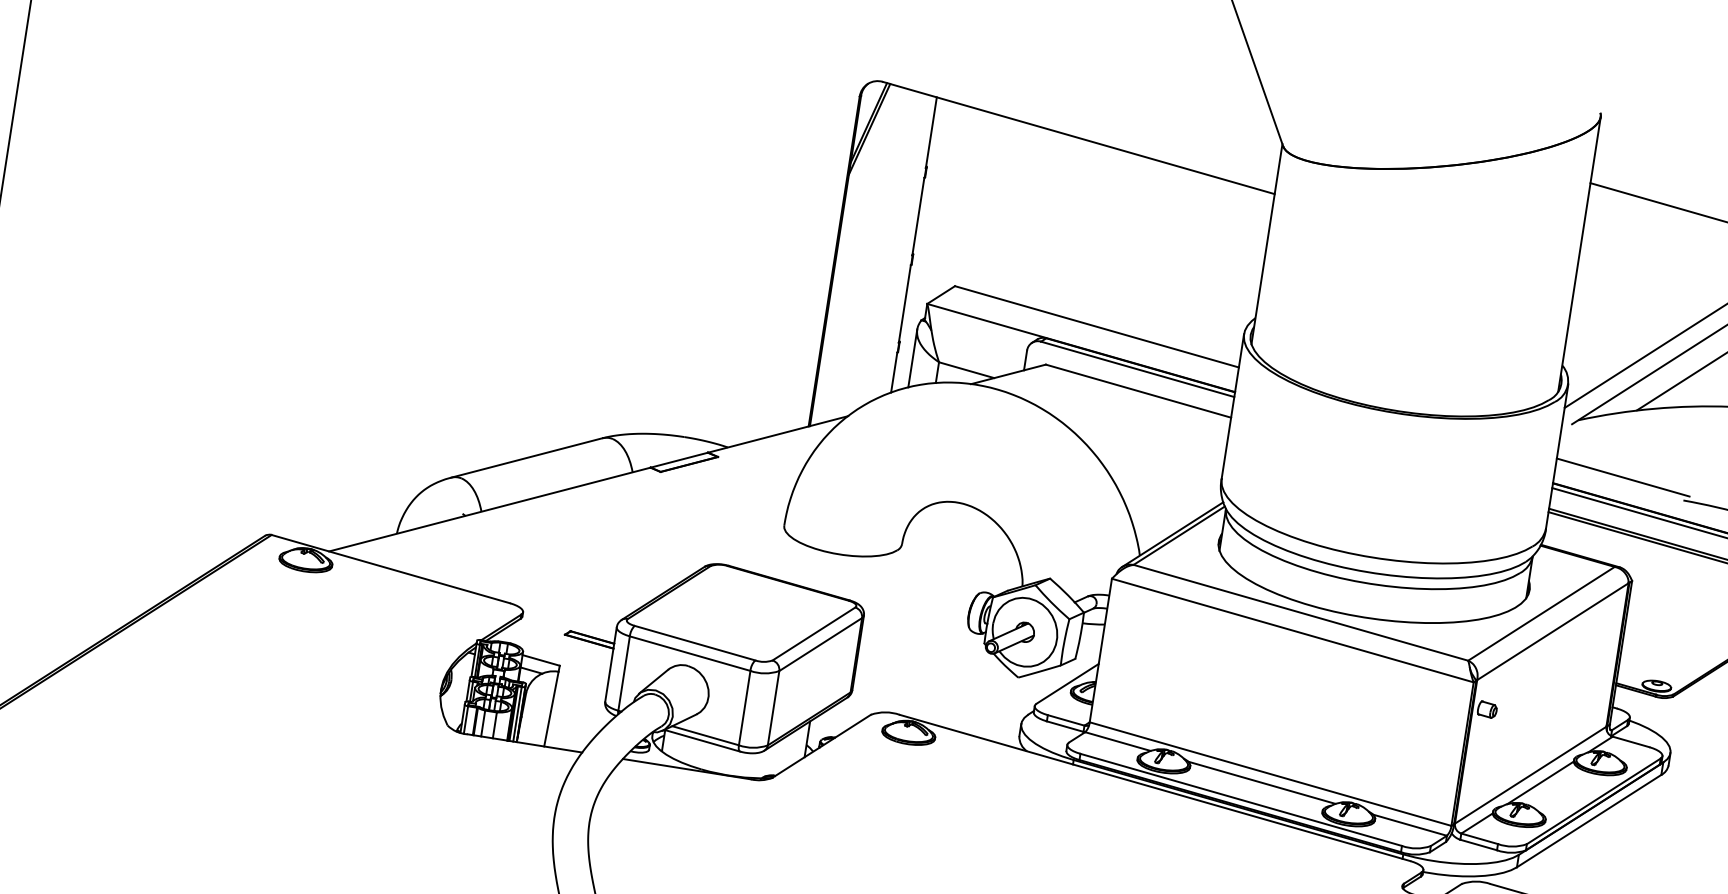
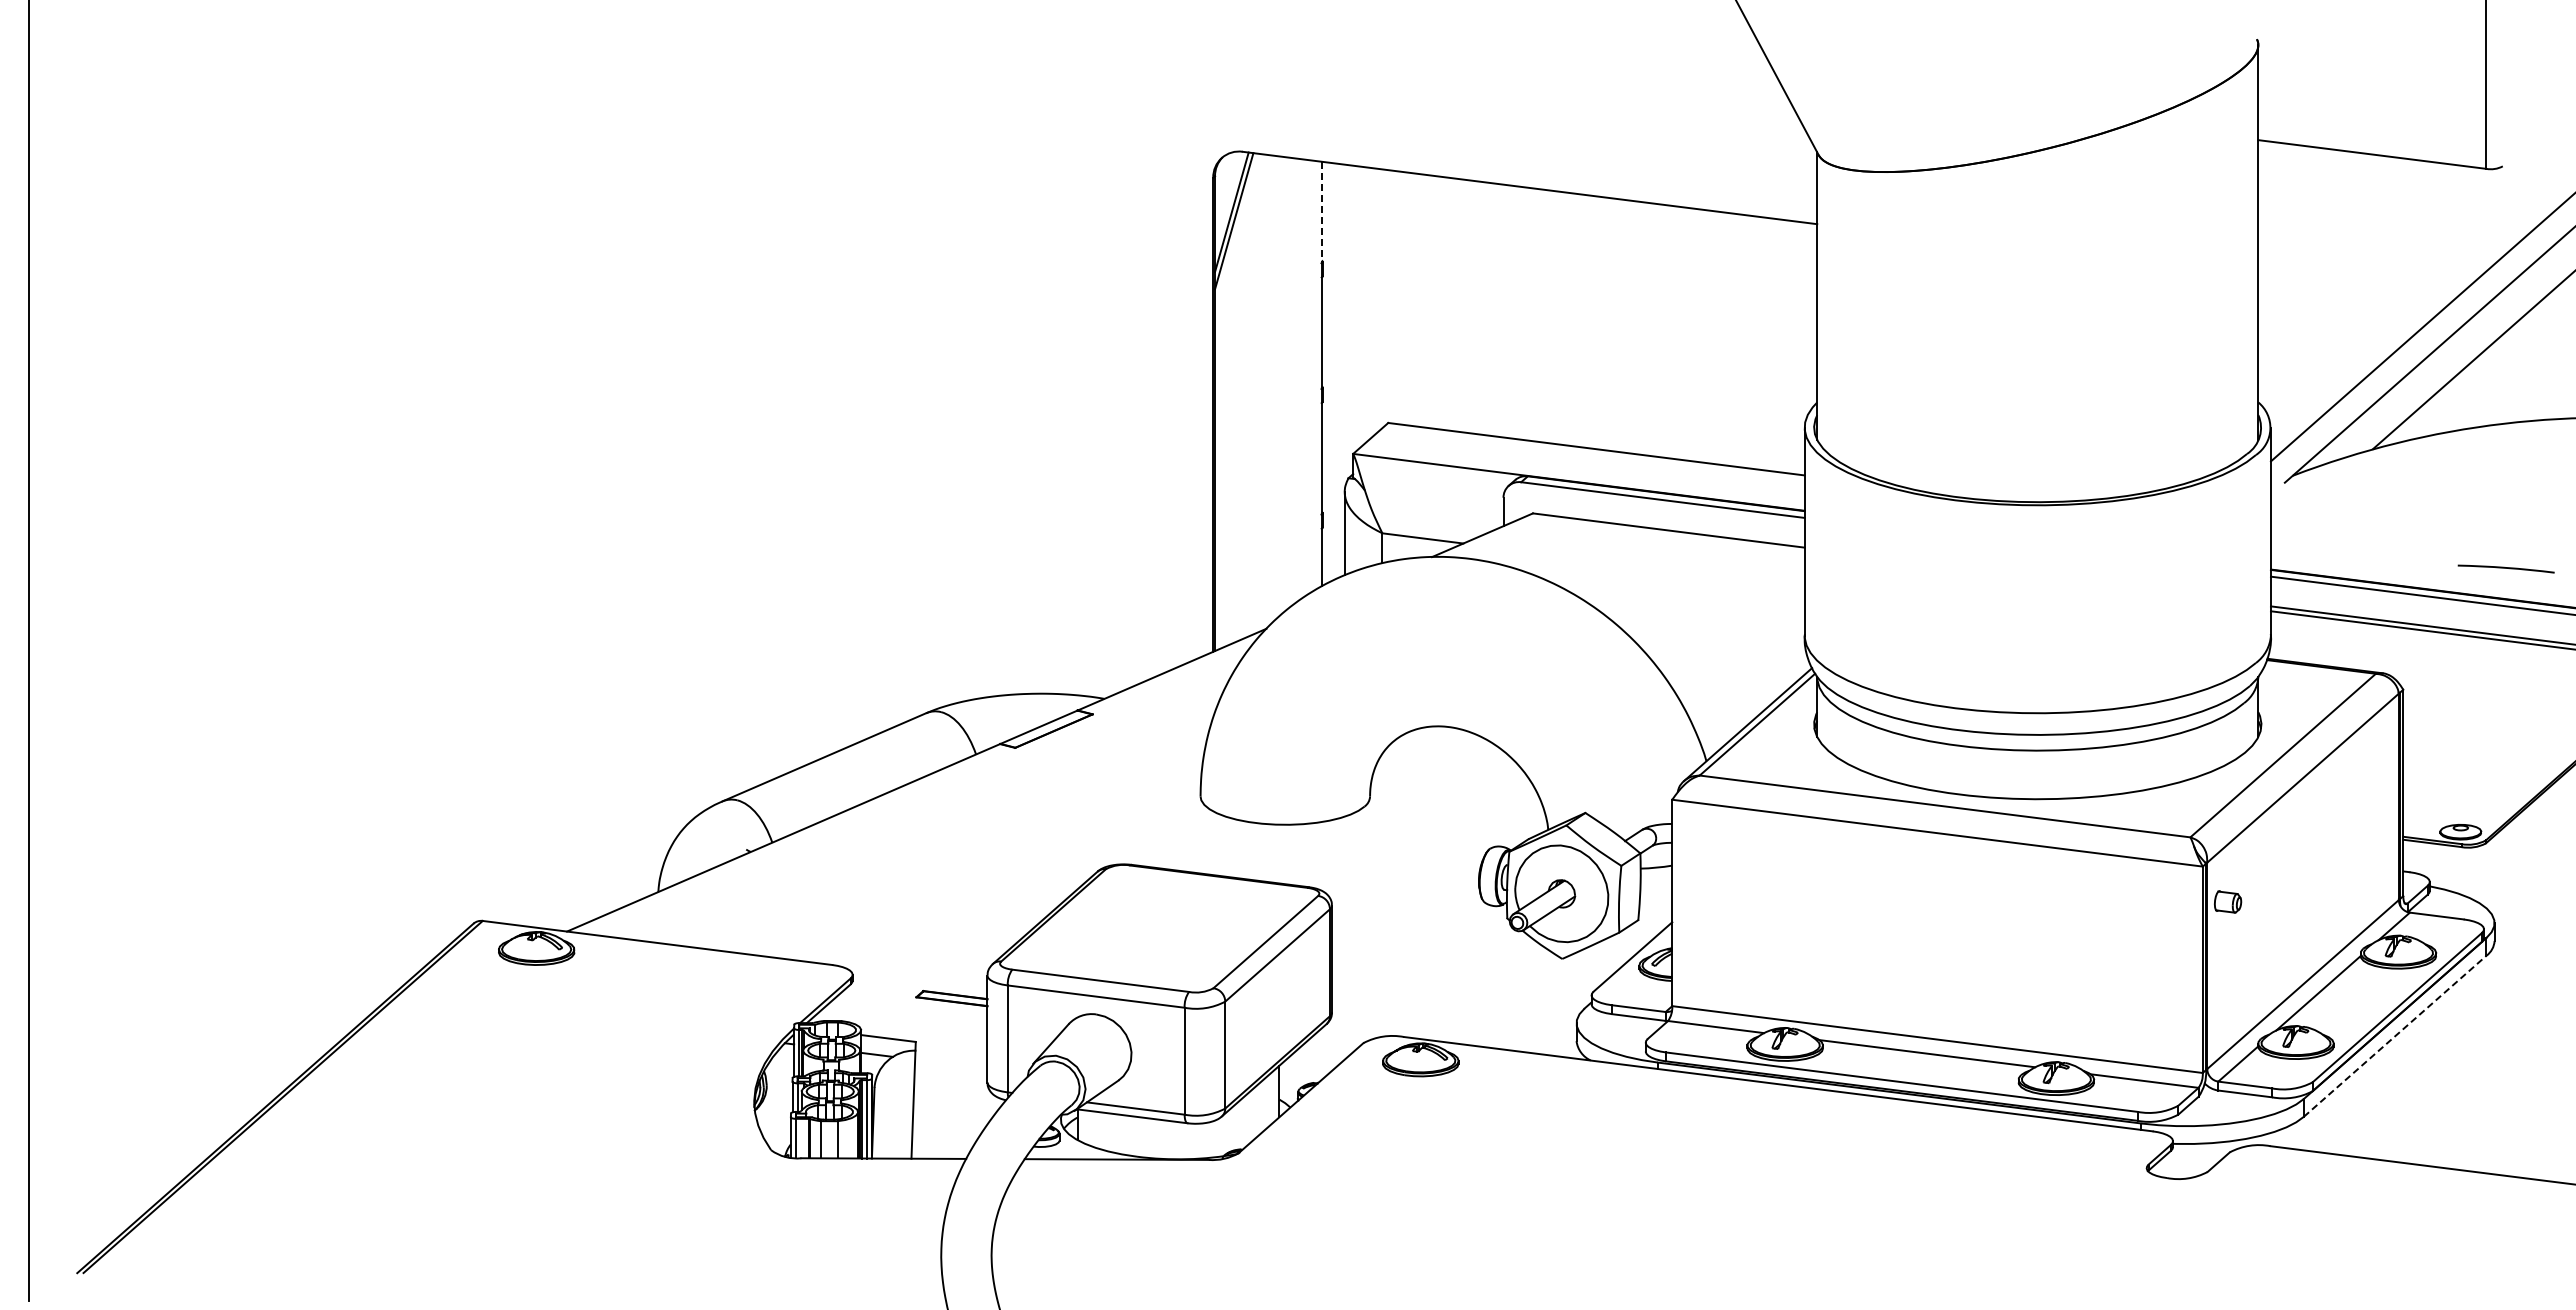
line: (931, 132) -> (1321, 212), solid -> dashed
line: (1622, 477) -> (2367, 546), removed
line: (1589, 821) -> (2395, 1036), solid -> dashed

